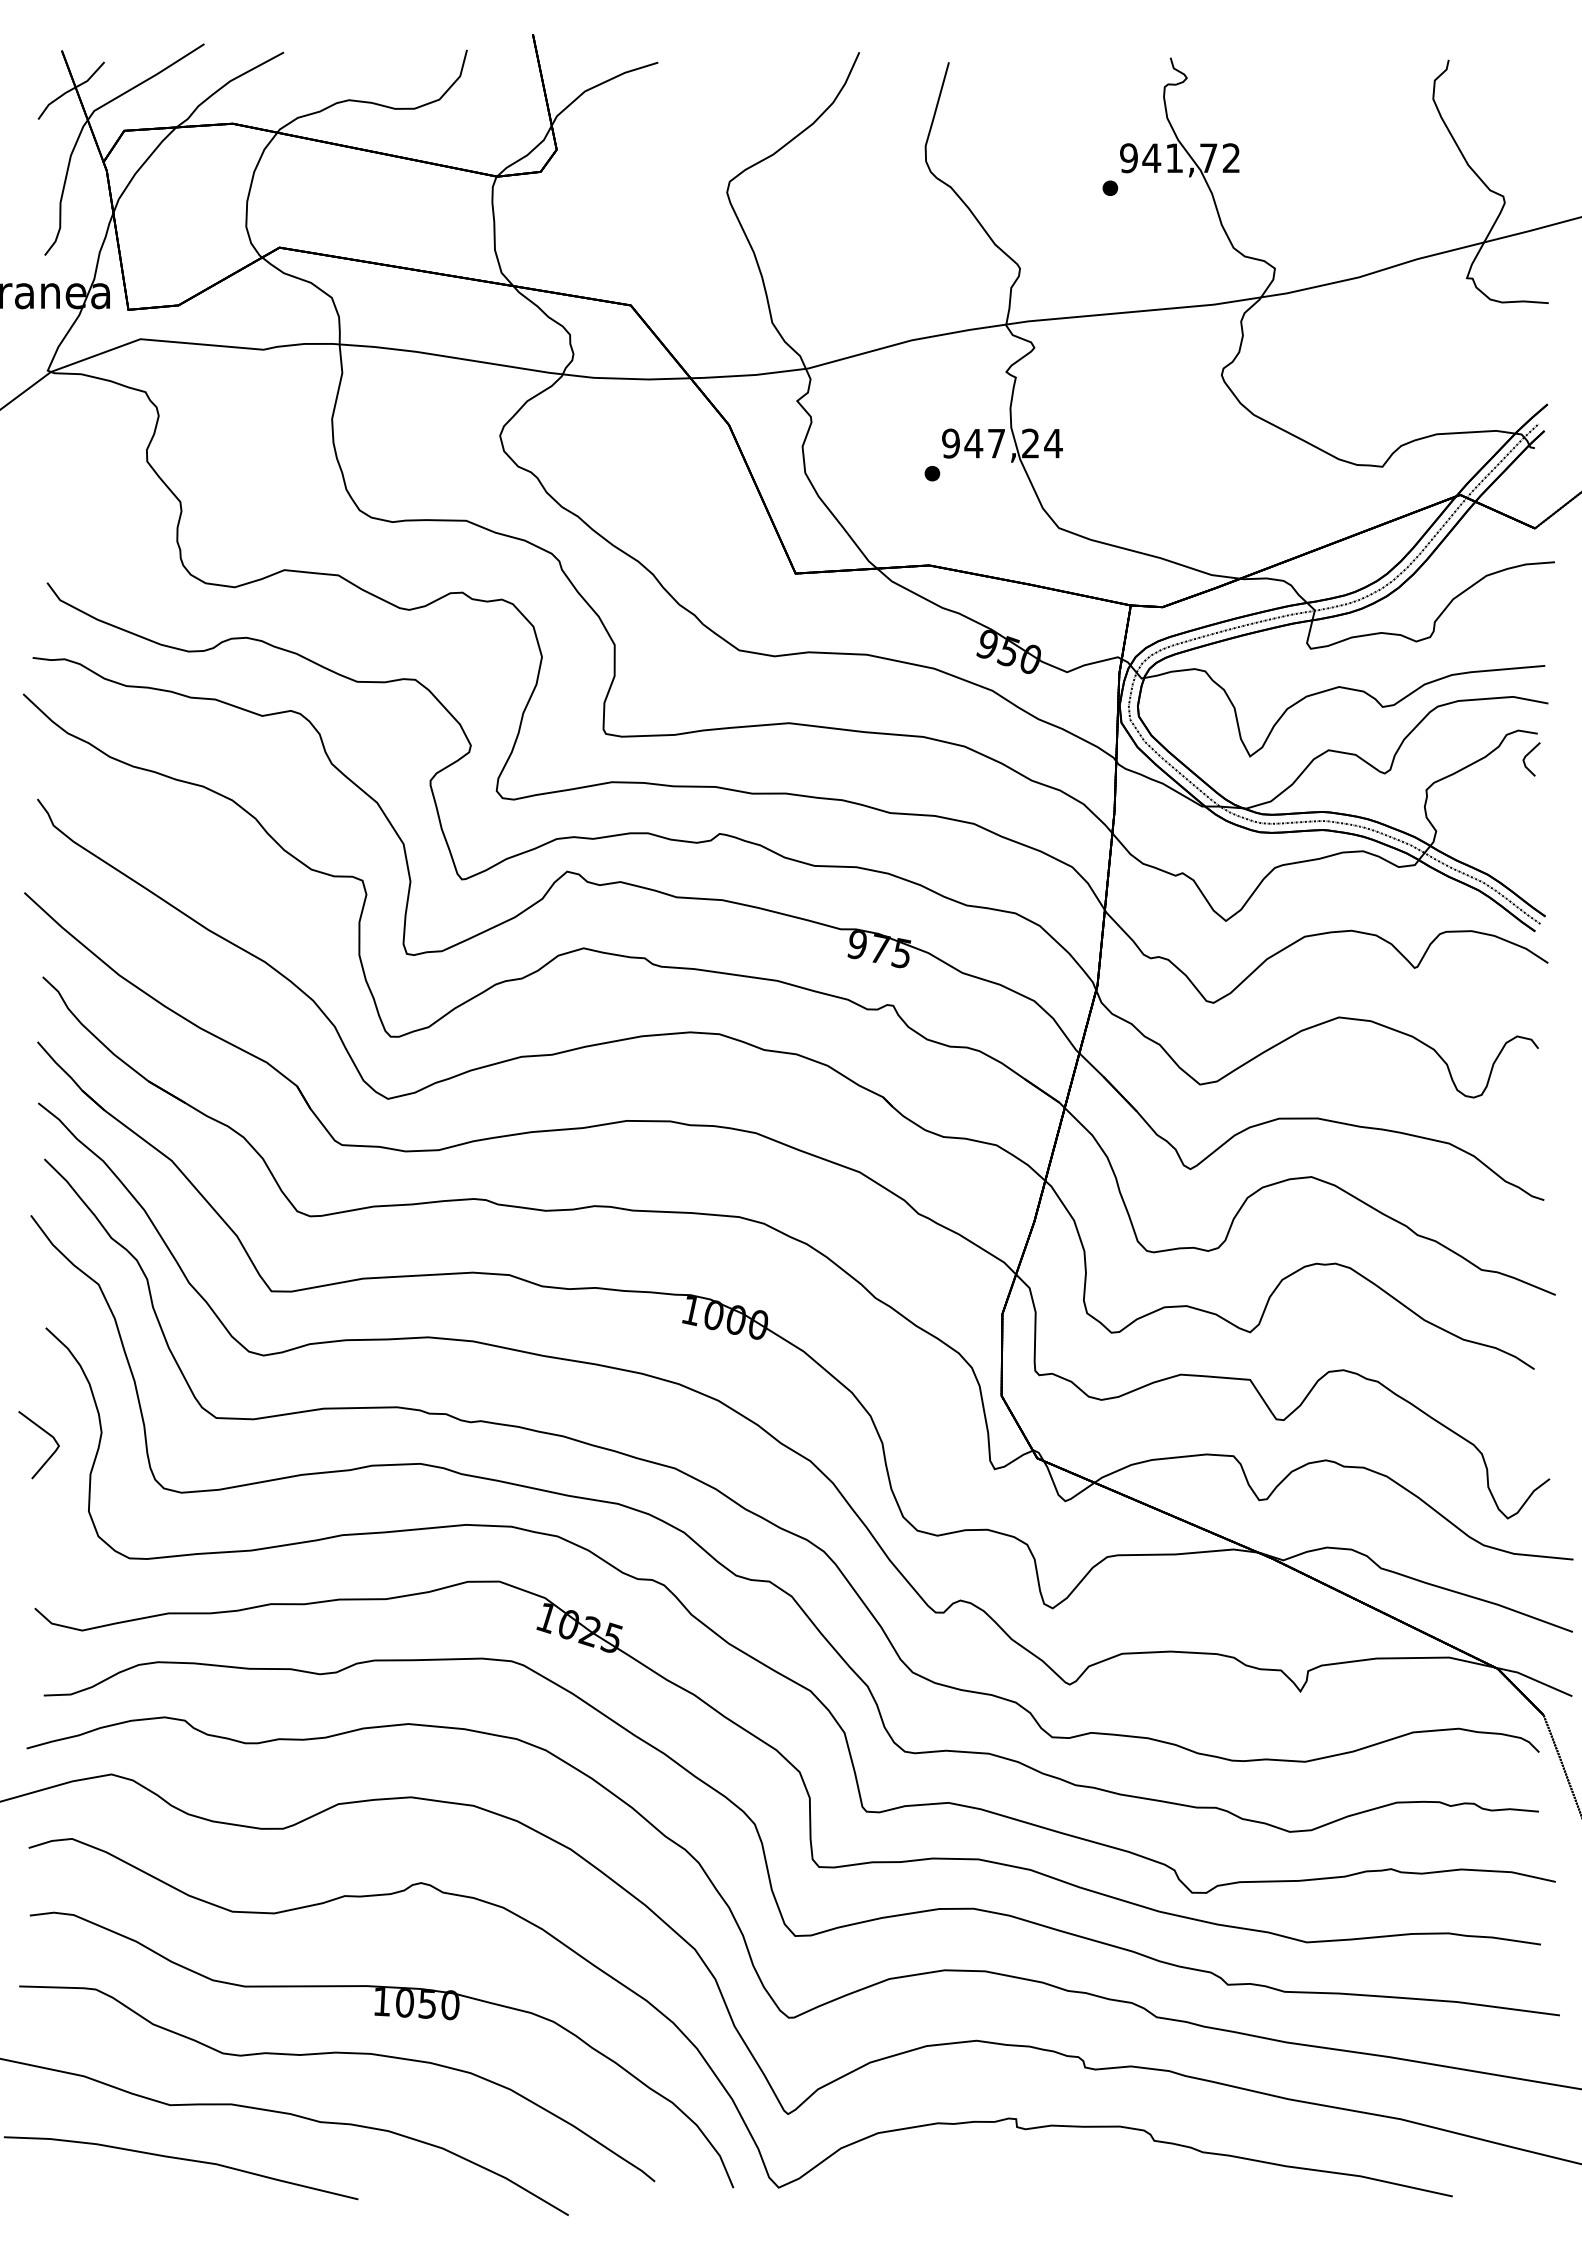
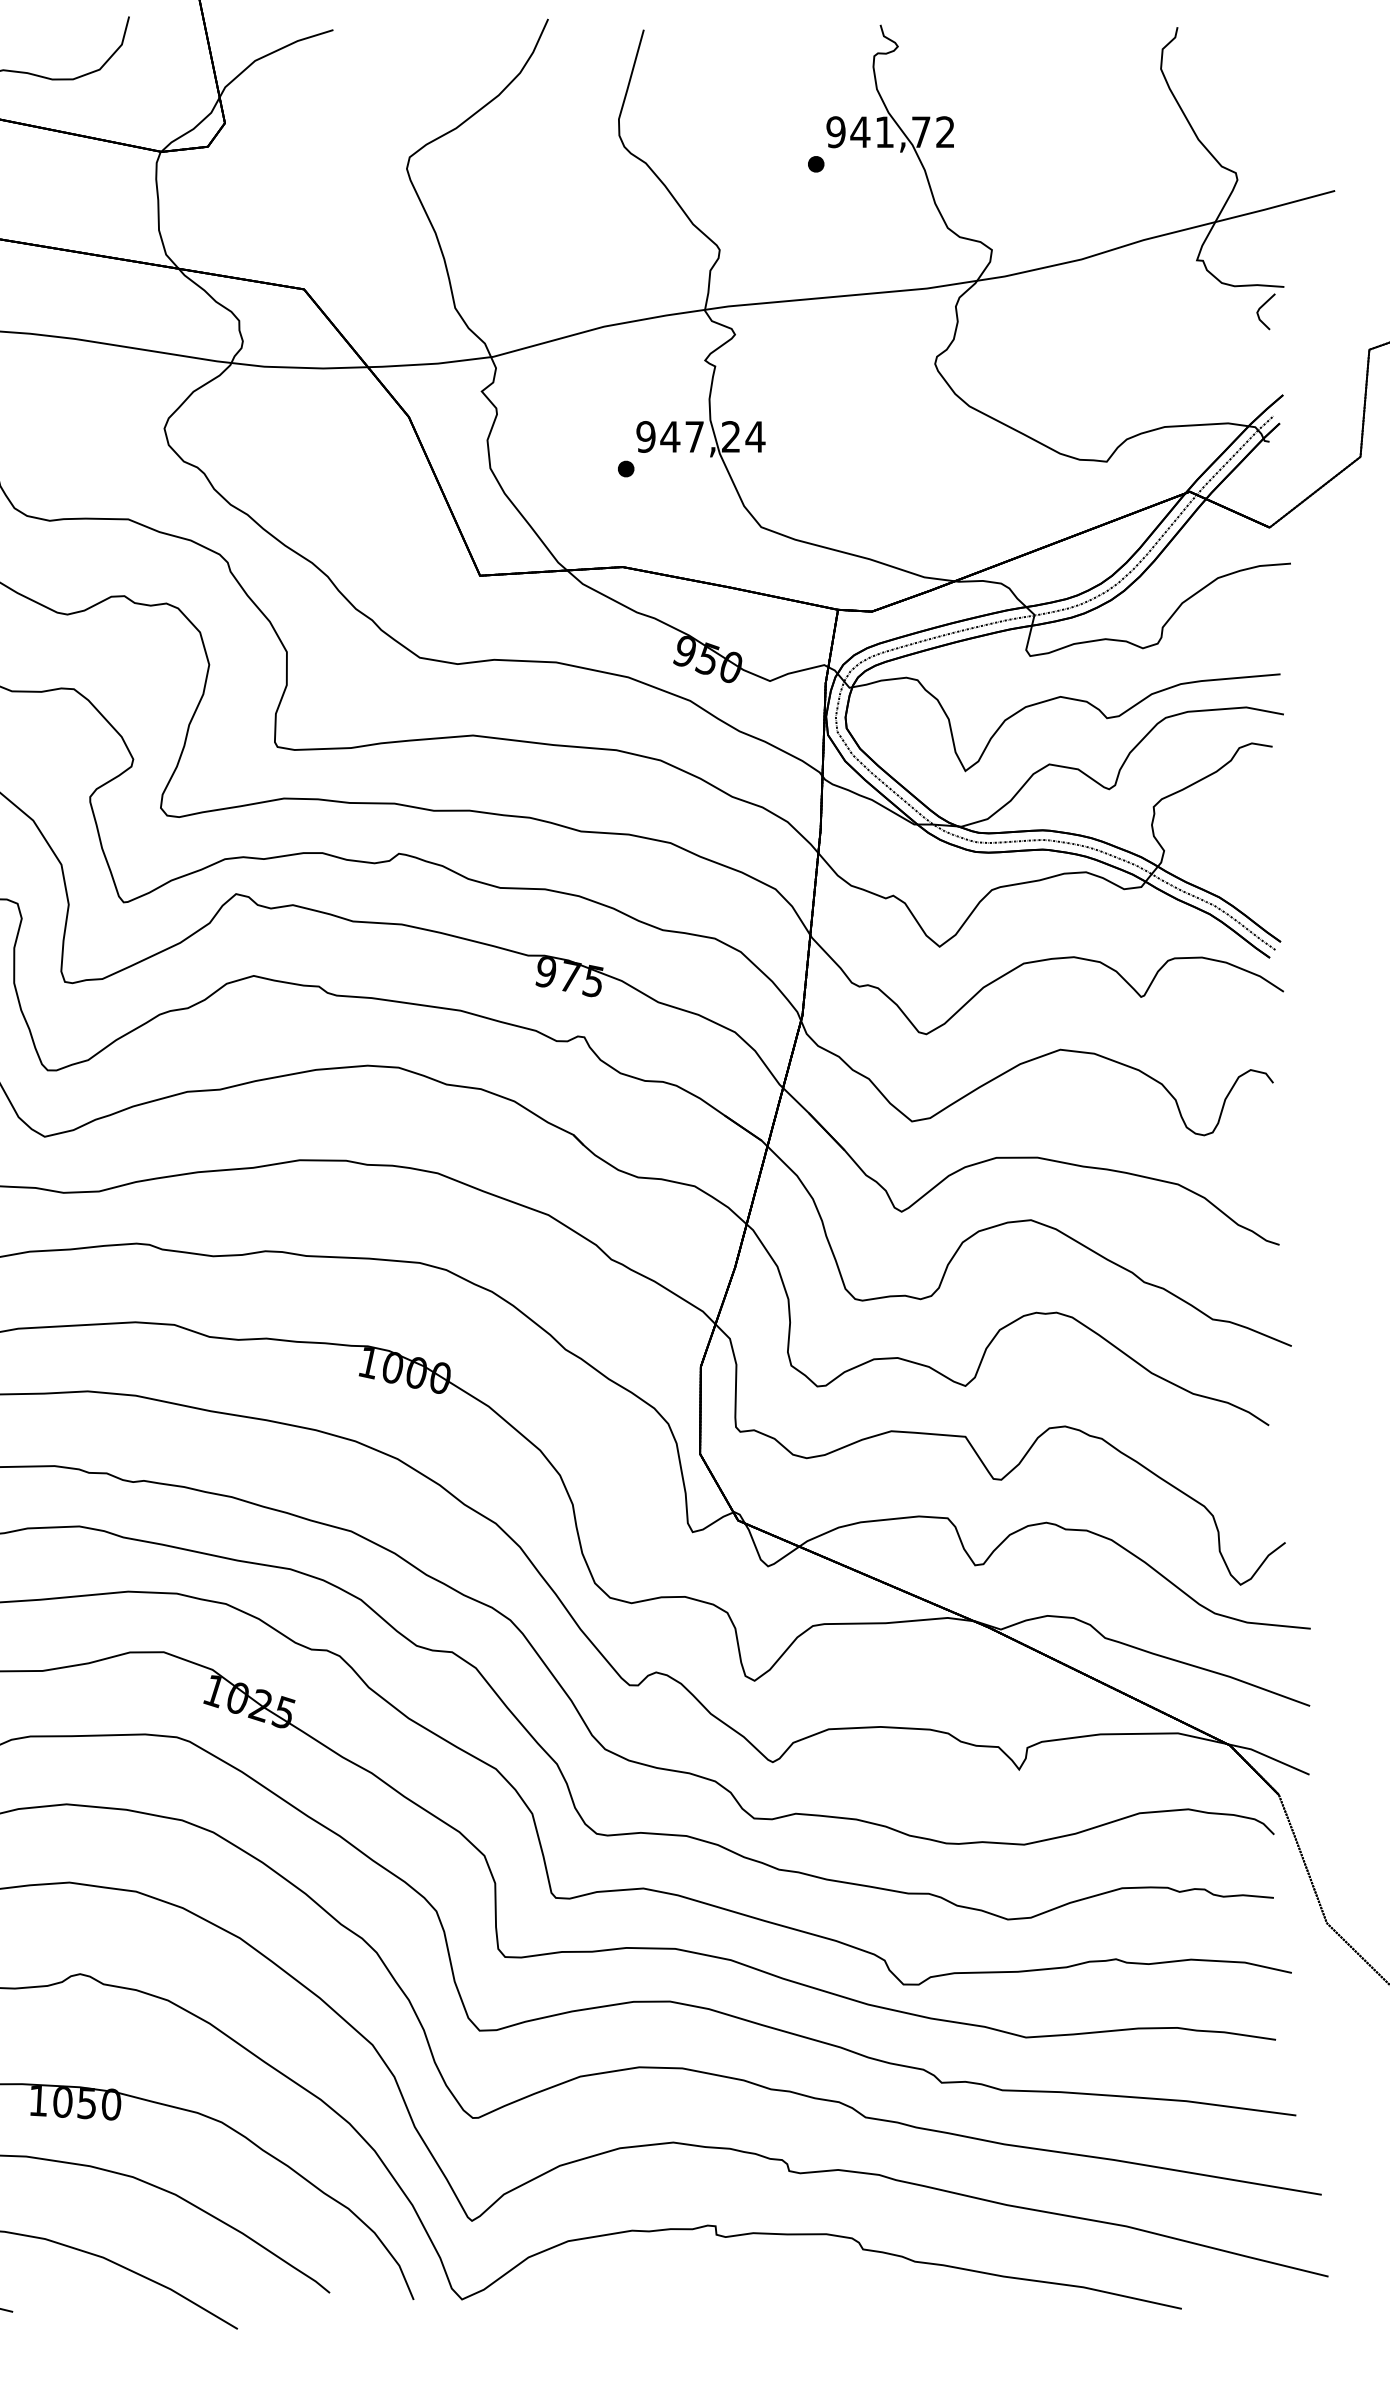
line: (1529, 754) -> (1263, 306), moved

